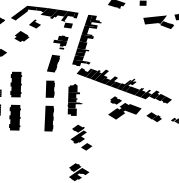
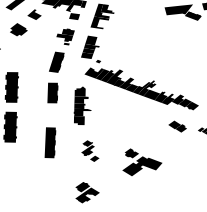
fill: (86, 38) -> (96, 32), removed
fill: (79, 62) -> (87, 60), removed
part: (124, 107) -> (142, 161), moved
part: (48, 118) -> (49, 142), moved
part: (81, 137) -> (90, 150), size x0.7

